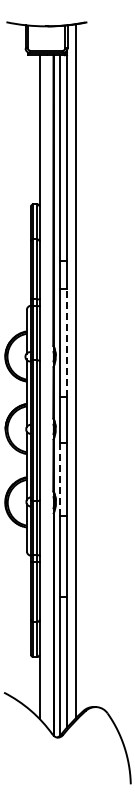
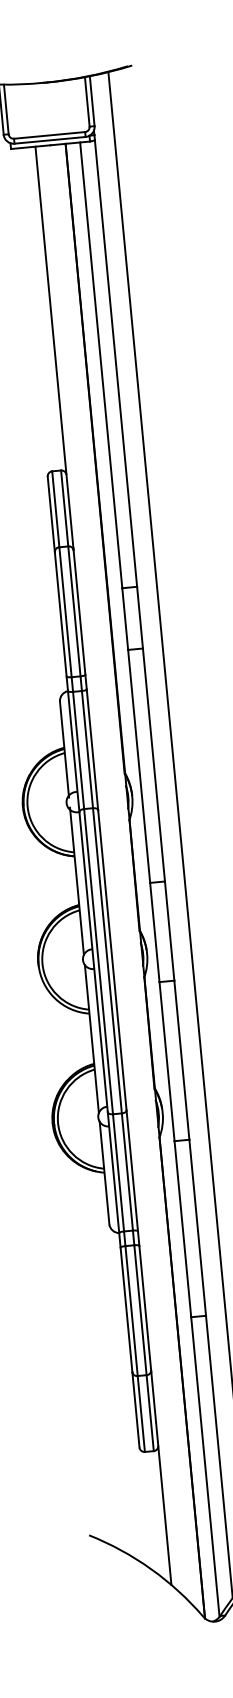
line: (67, 343) -> (154, 765), dashed -> solid
line: (60, 479) -> (167, 1061), dashed -> solid

